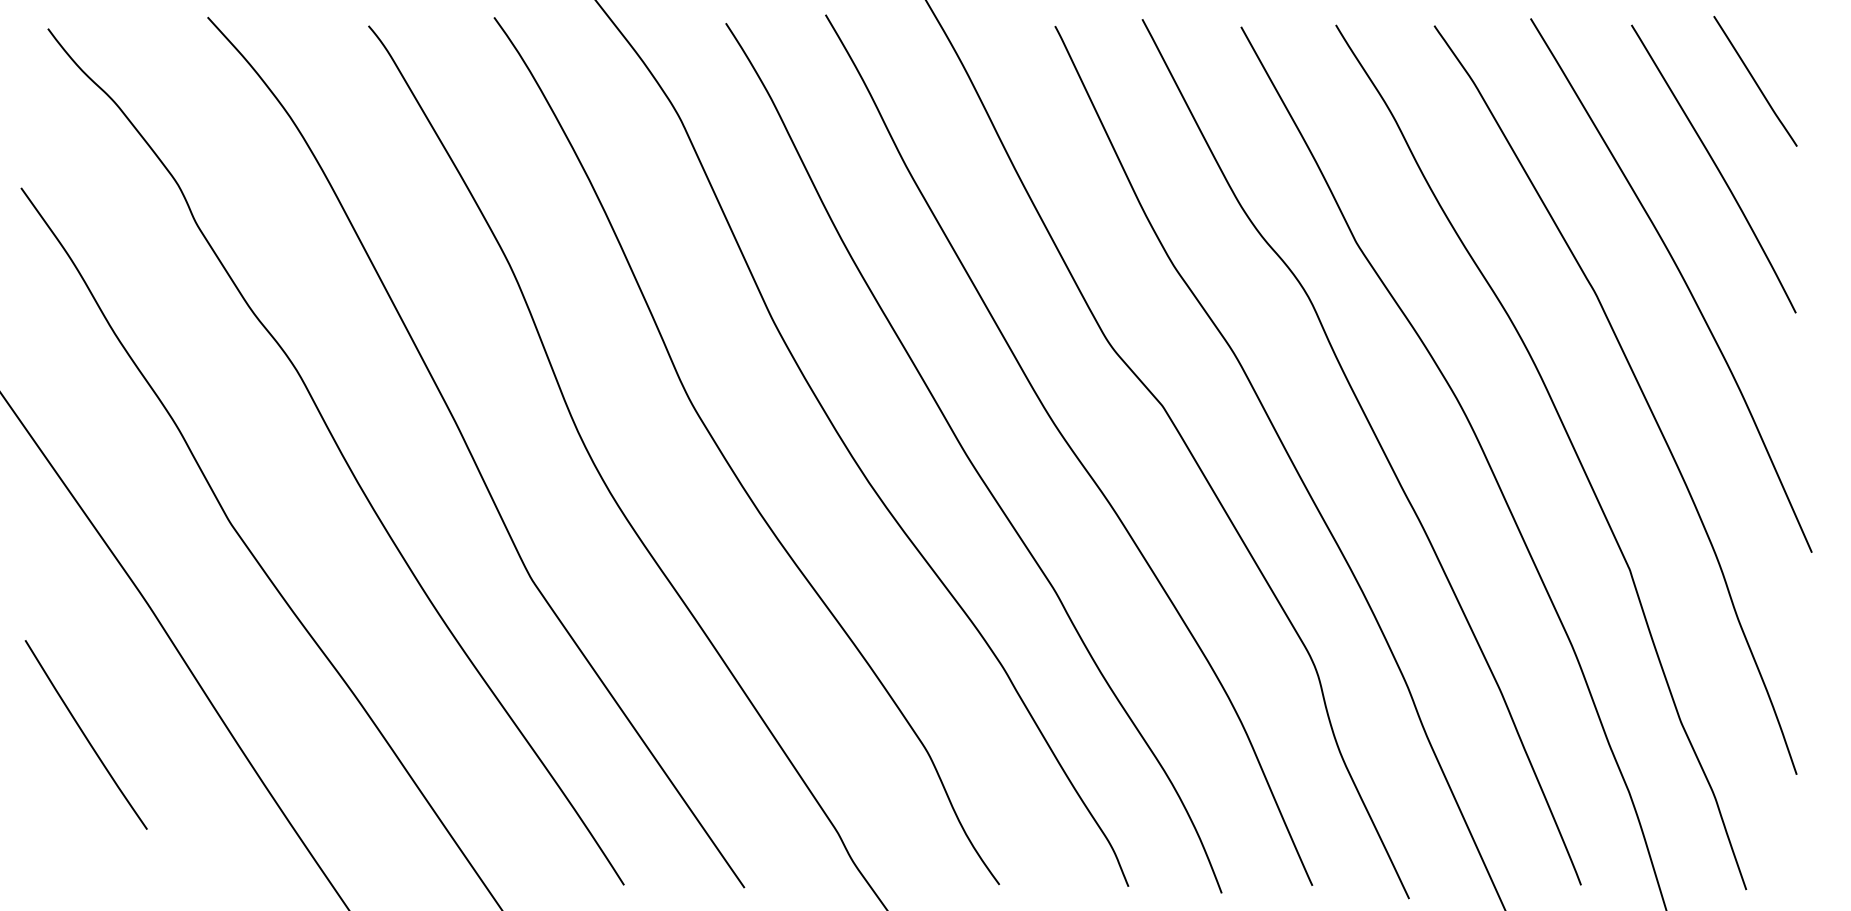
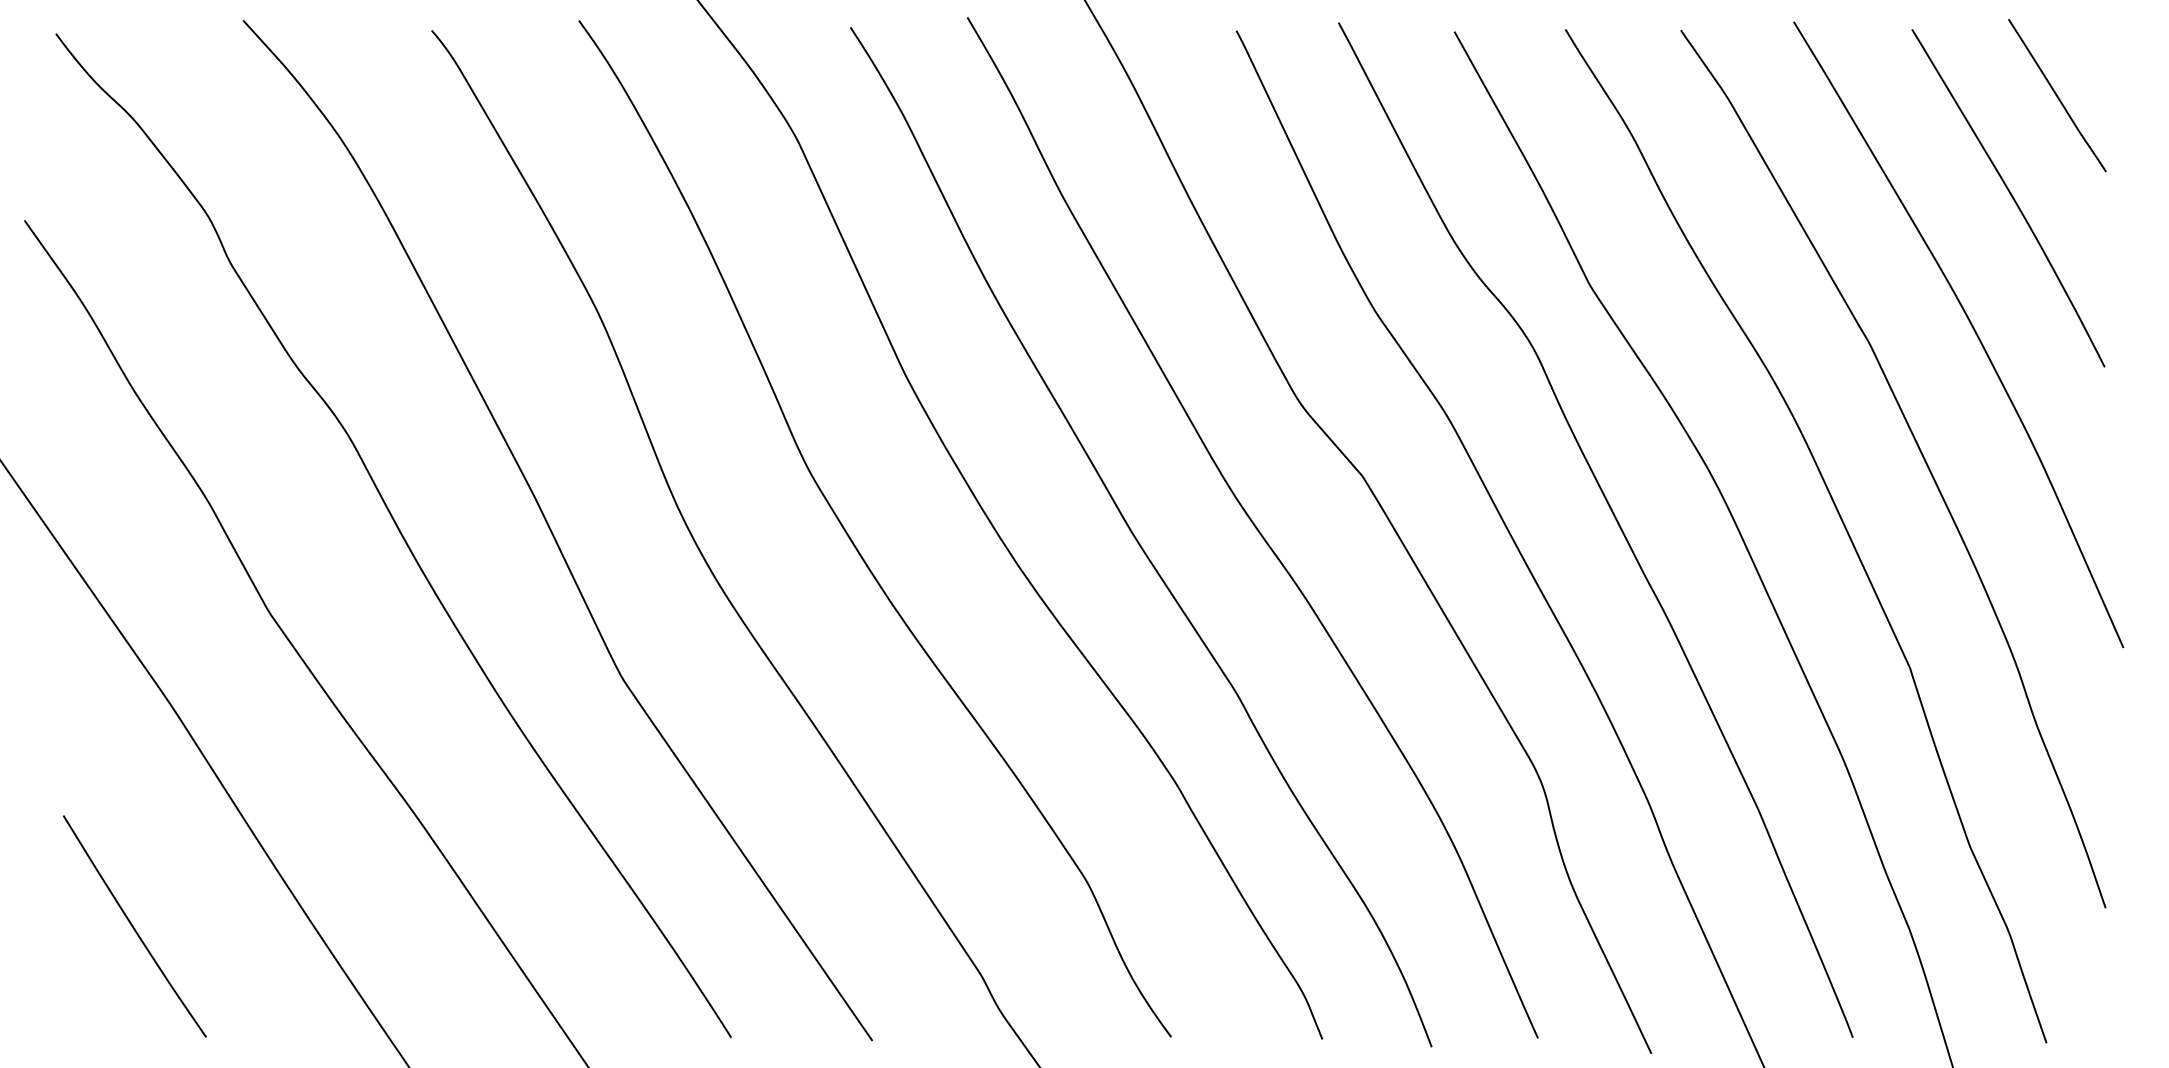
curve: (85, 734) -> (133, 926), moved

